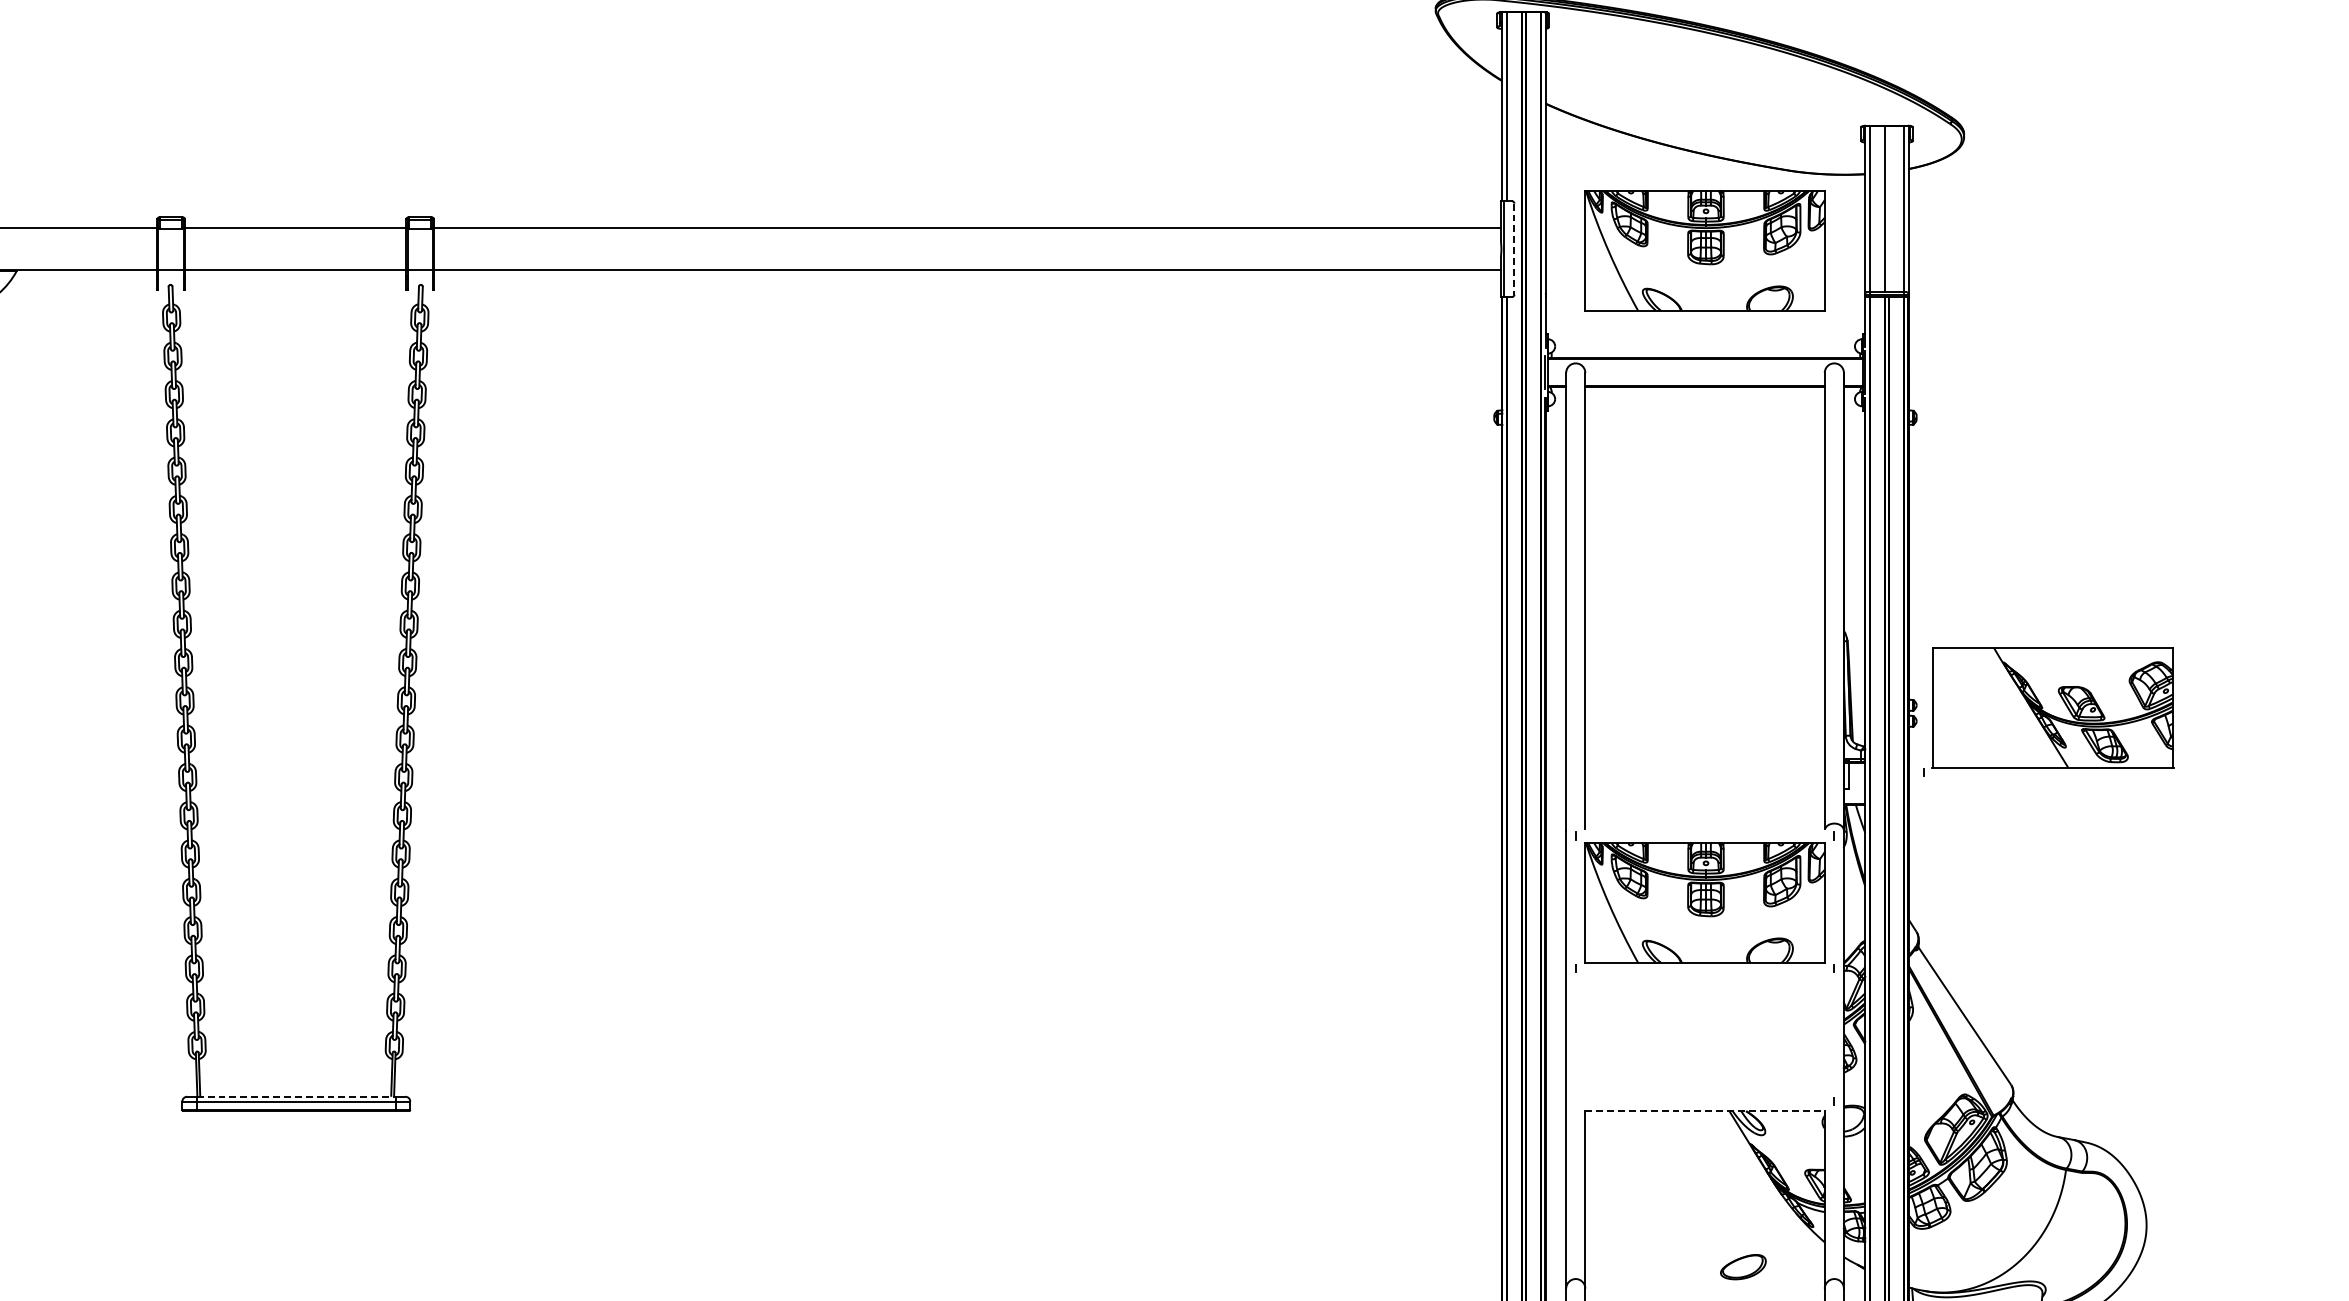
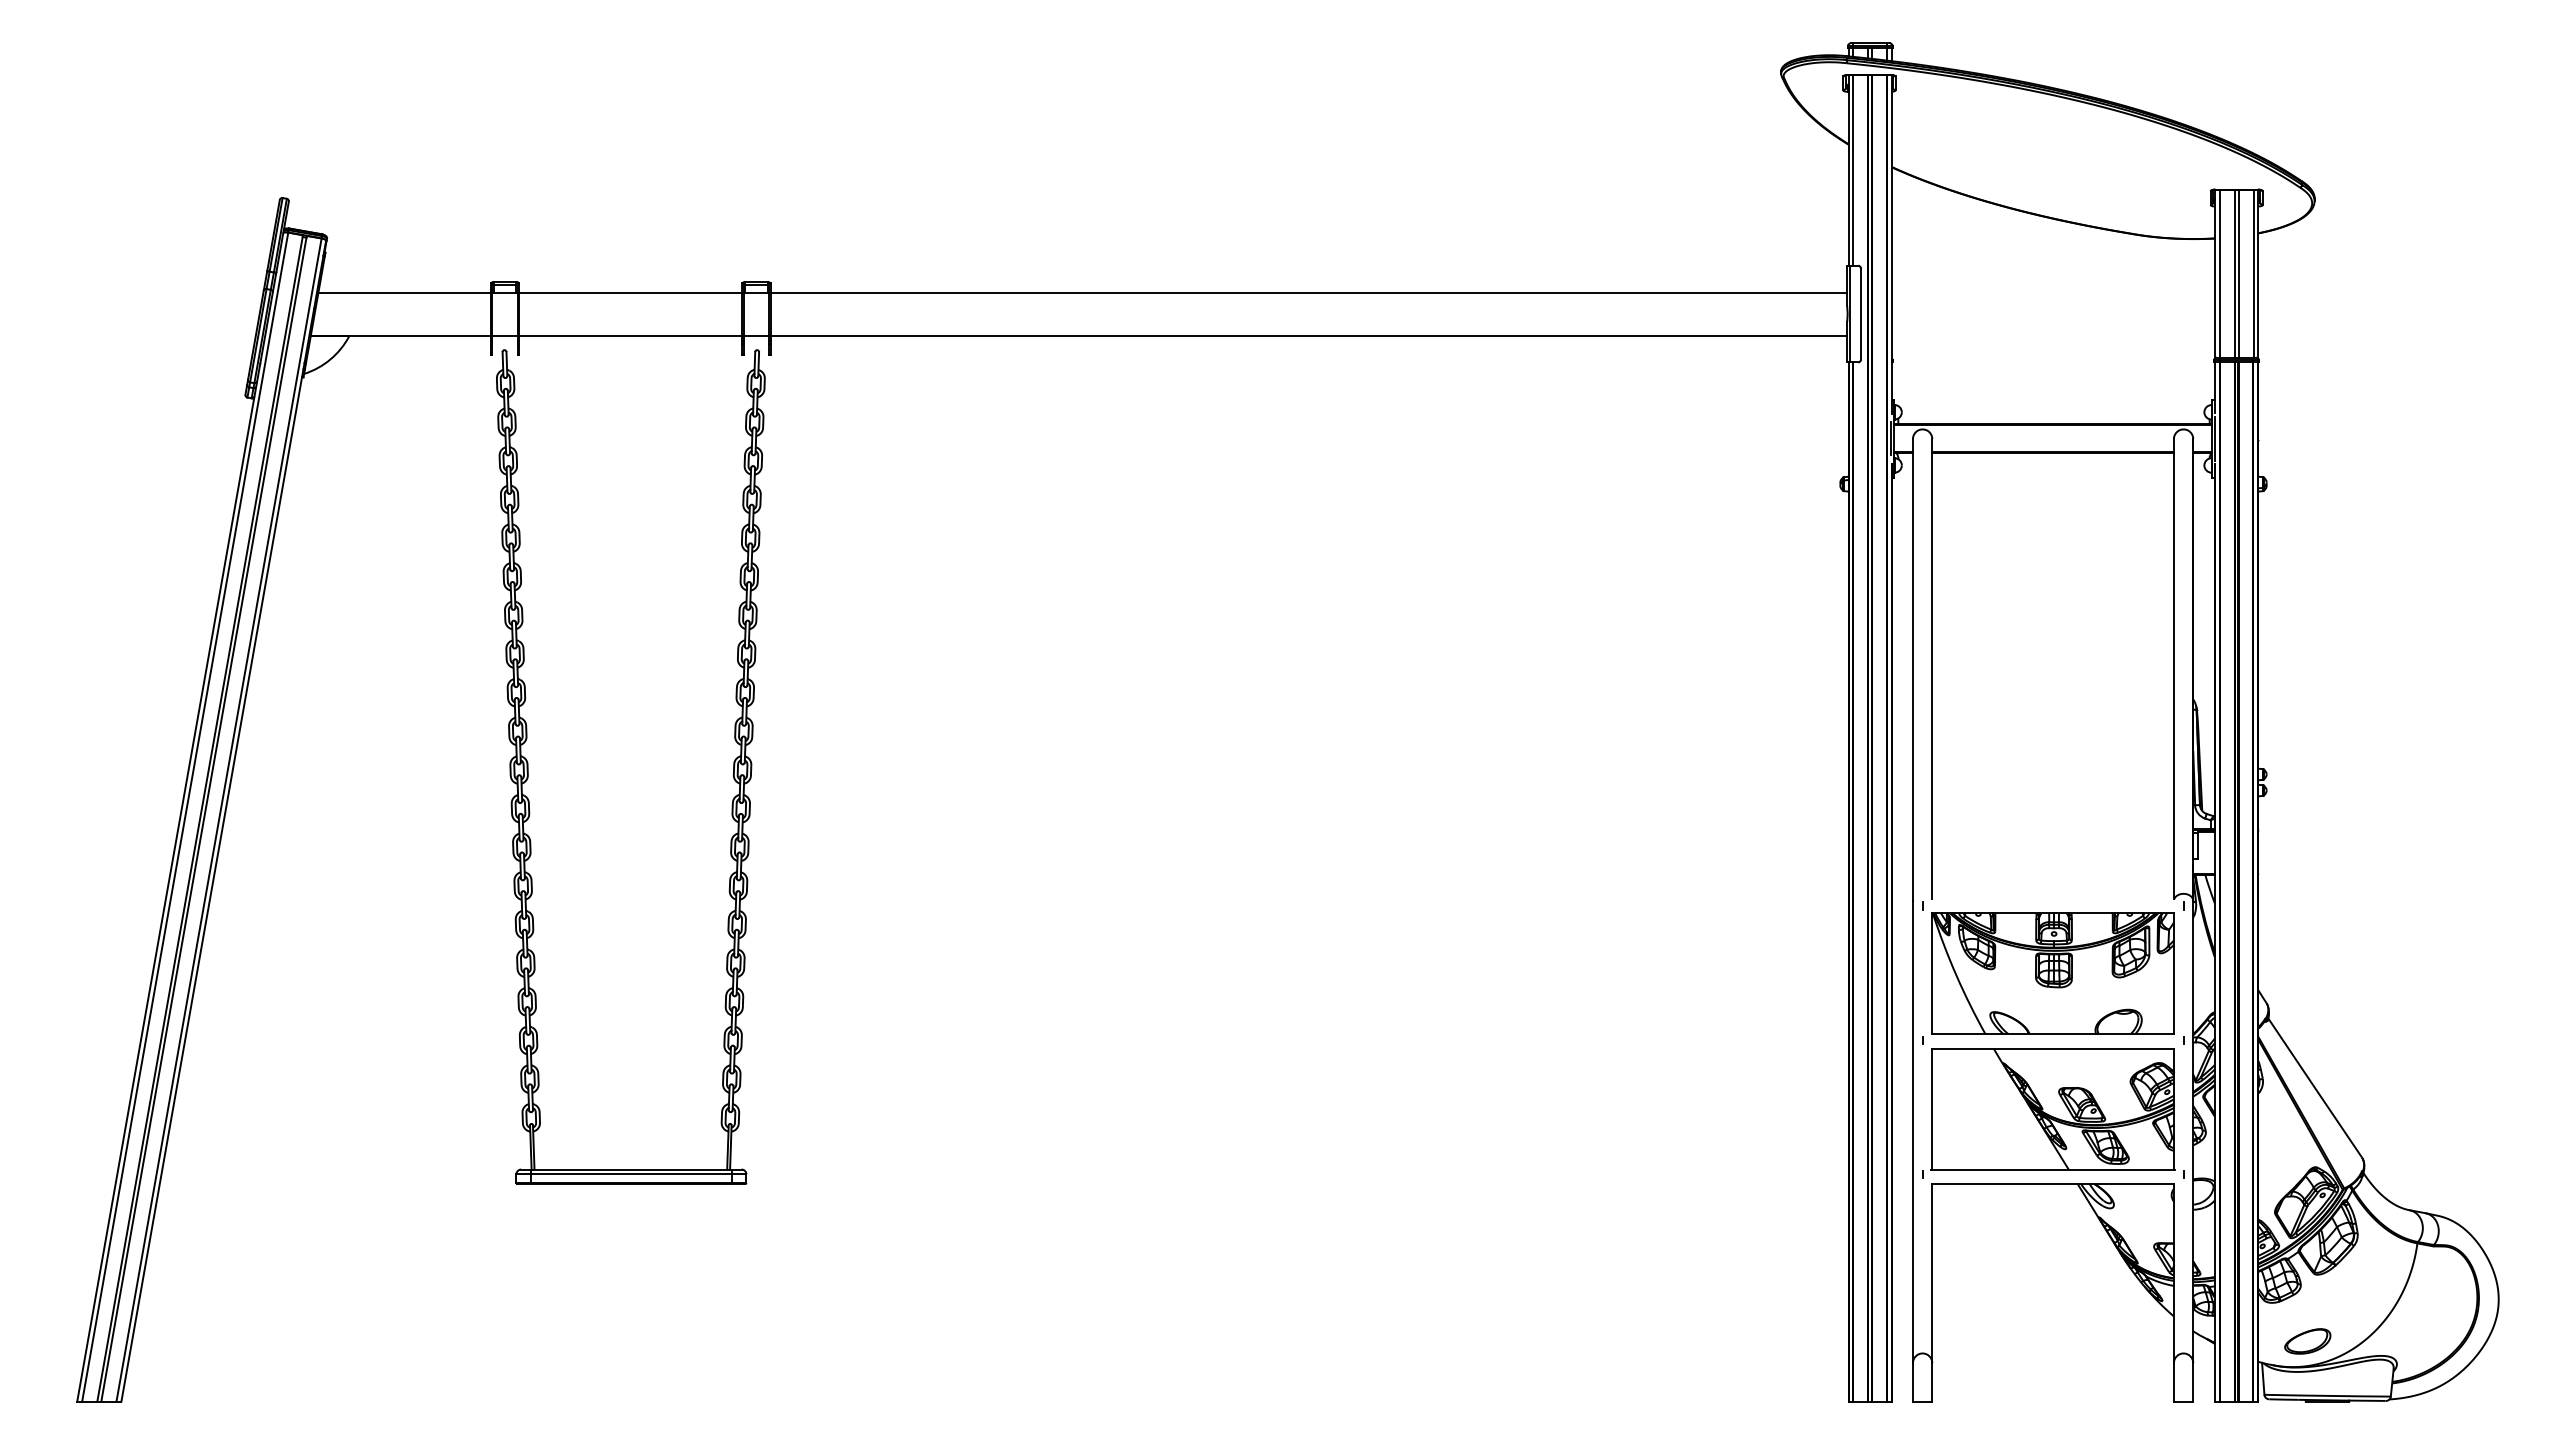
line: (1888, 208) -> (2238, 273), added
line: (1514, 249) -> (1860, 314), dashed -> solid
part: (1704, 250) -> (2052, 315), removed
part: (2048, 712) -> (2048, 1113), moved
line: (296, 1096) -> (631, 1169), dashed -> solid
line: (1705, 1111) -> (2053, 1184), dashed -> solid
part: (1743, 1267) -> (2307, 1341), moved

